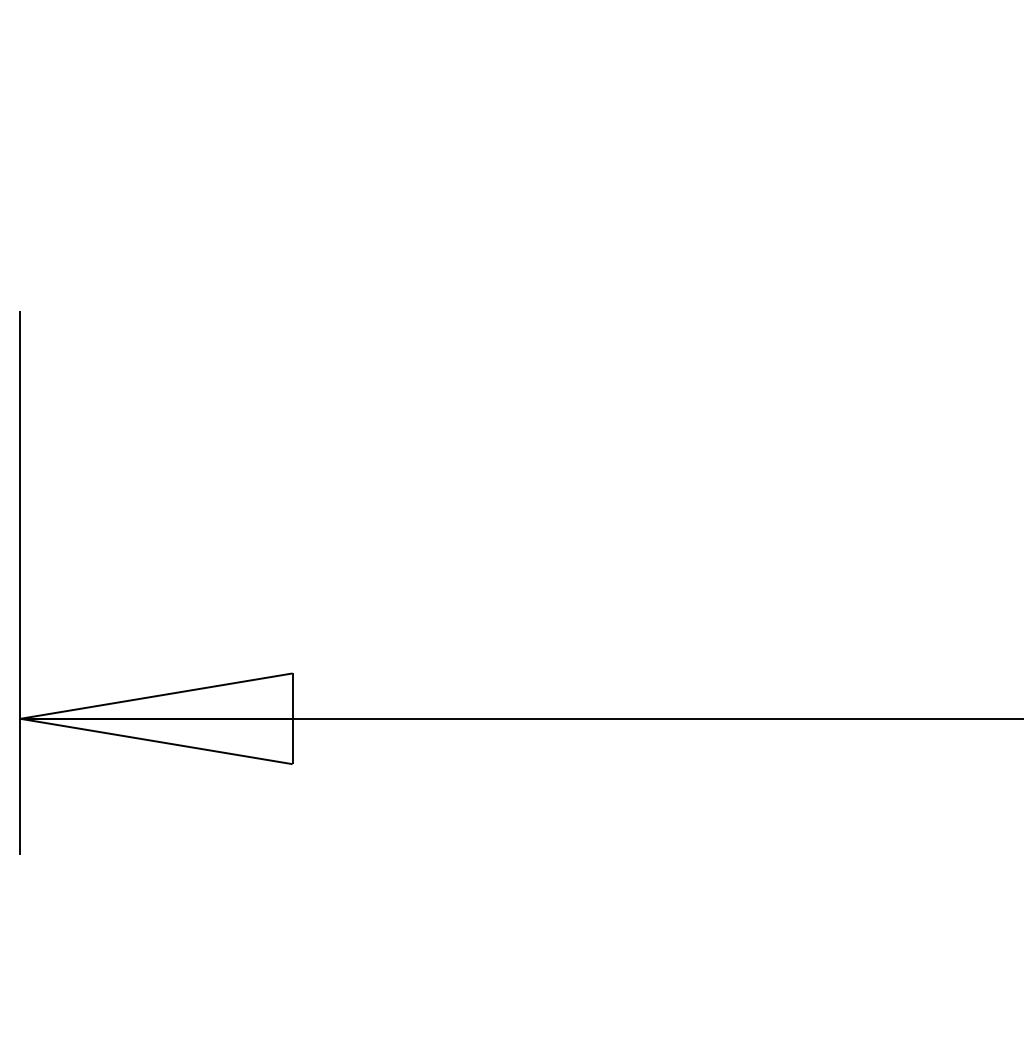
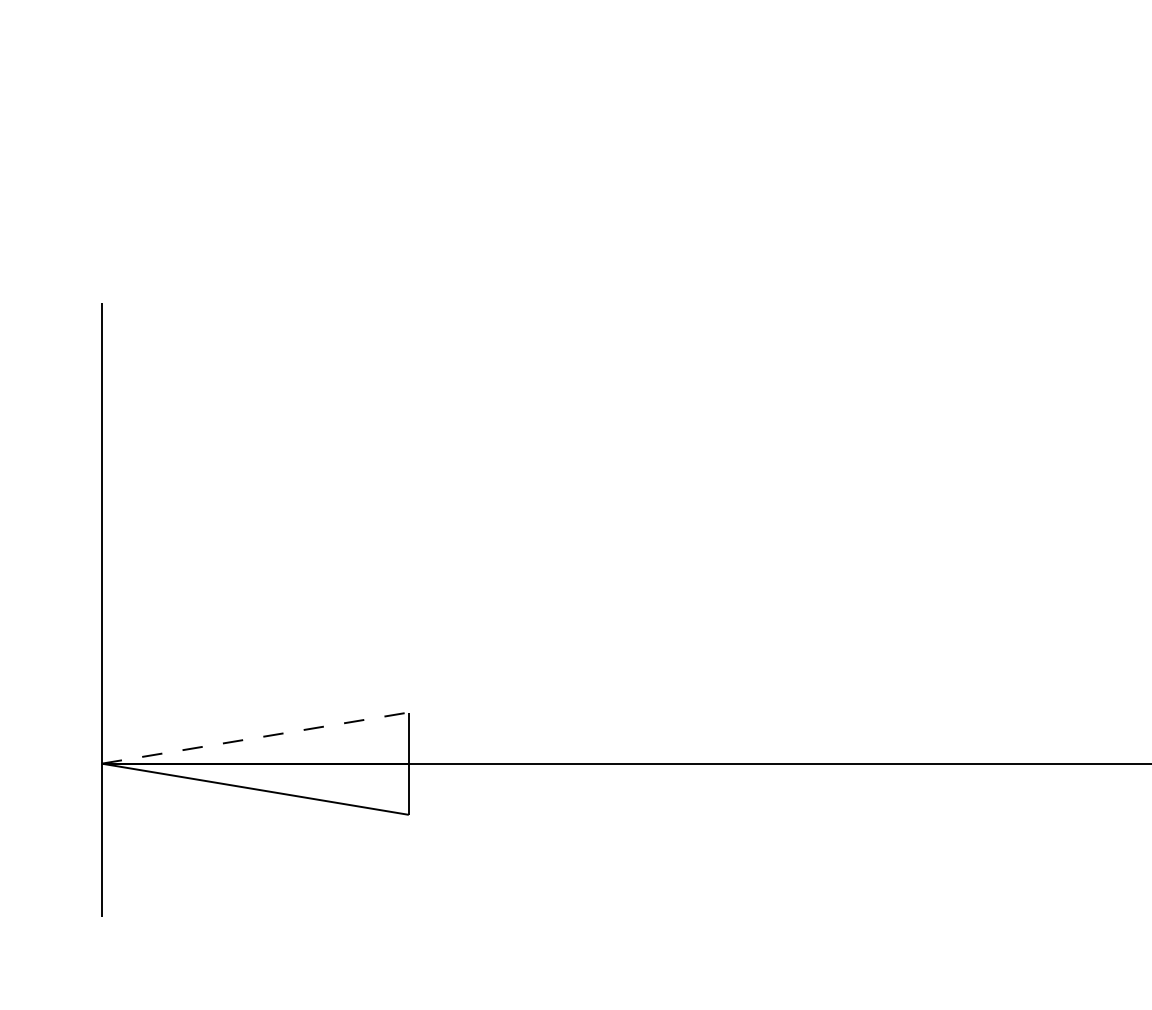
line: (156, 696) -> (255, 738), solid -> dashed

